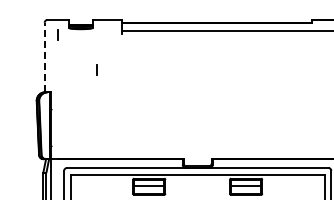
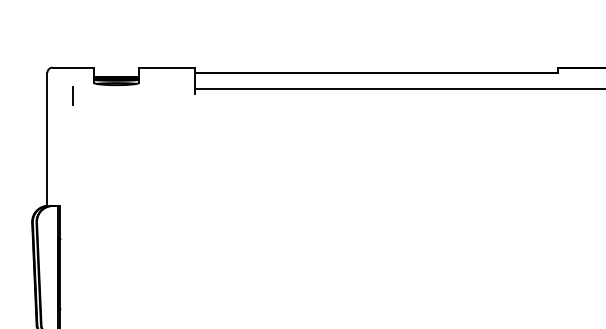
line: (44, 57) -> (47, 139), dashed -> solid
line: (96, 69) -> (146, 162), removed

